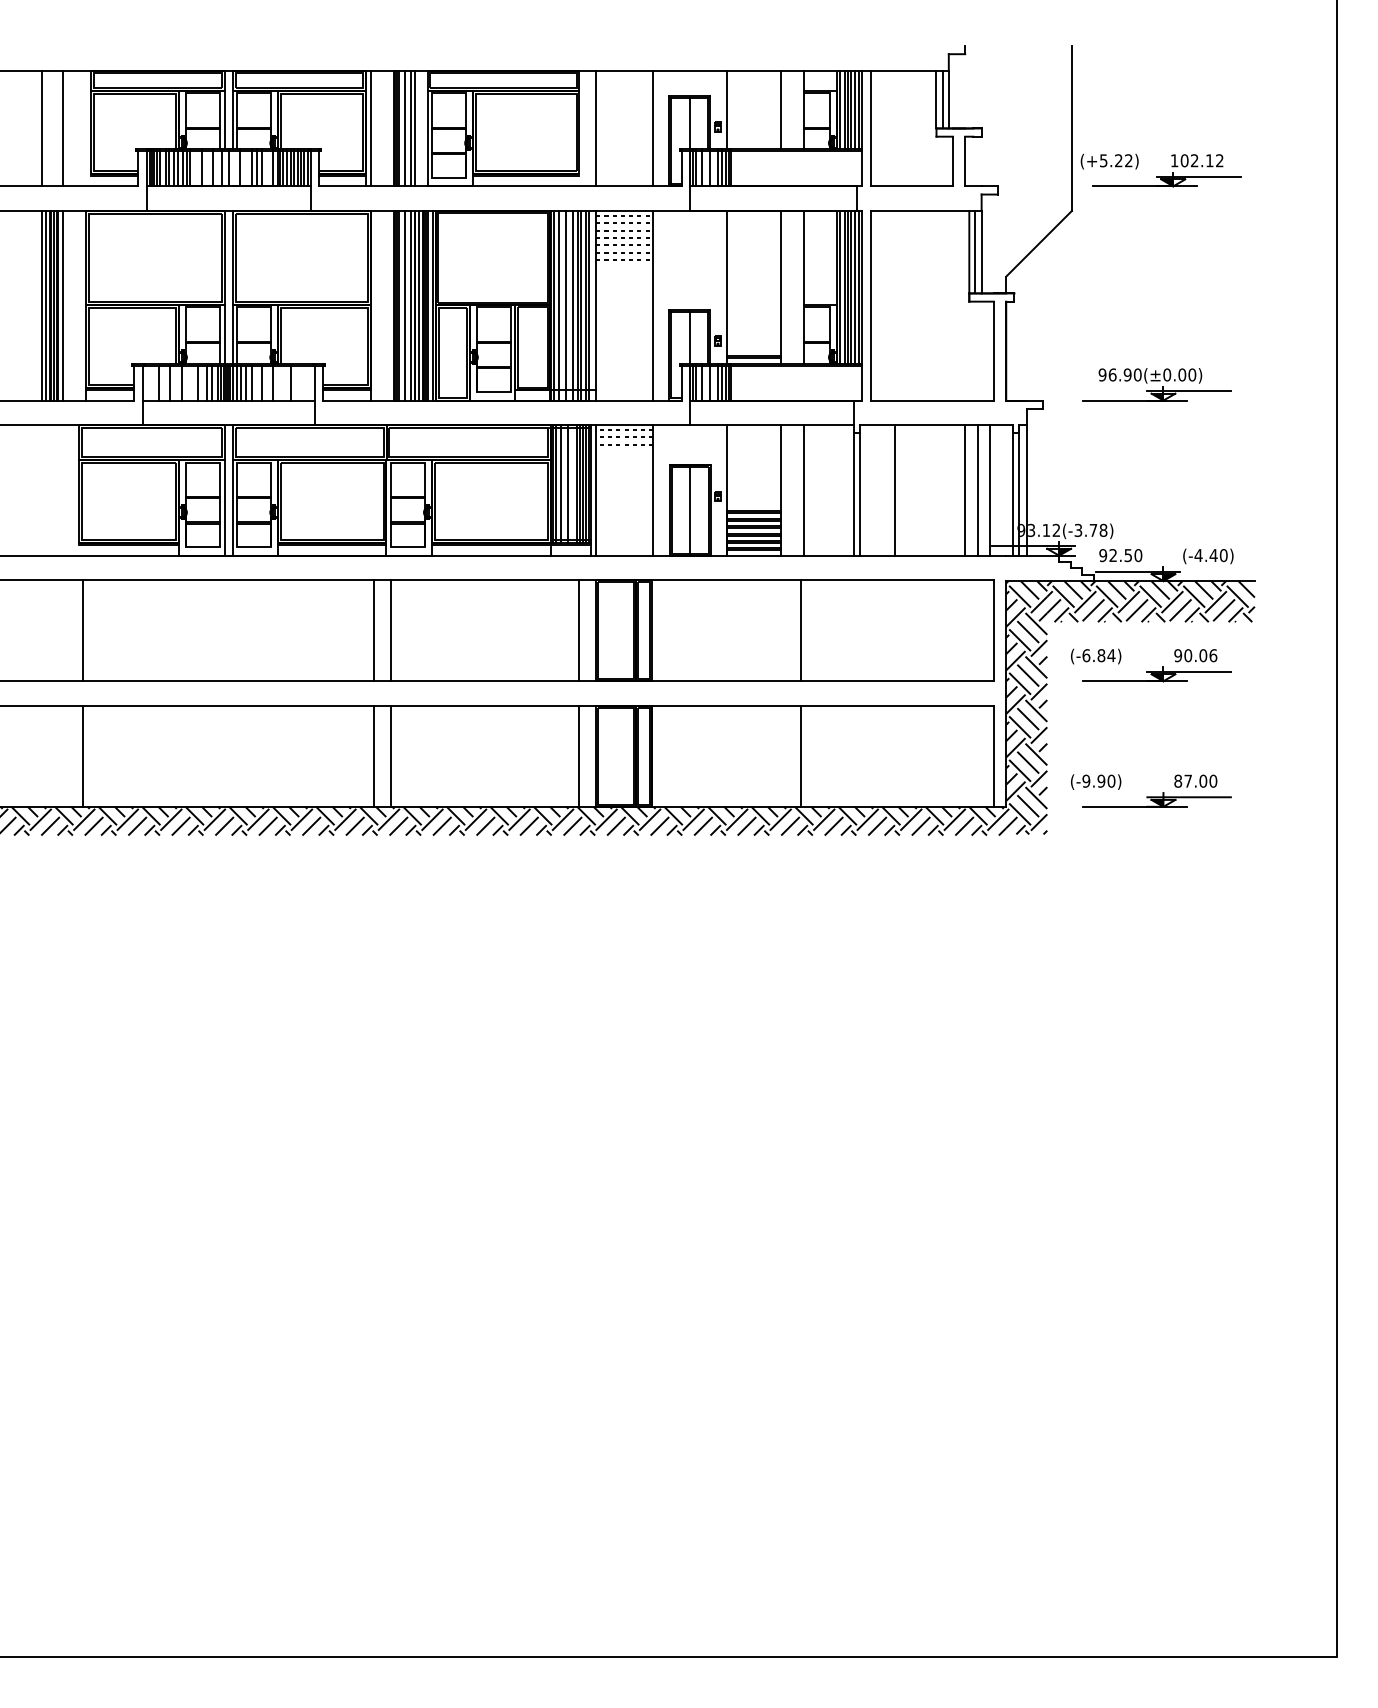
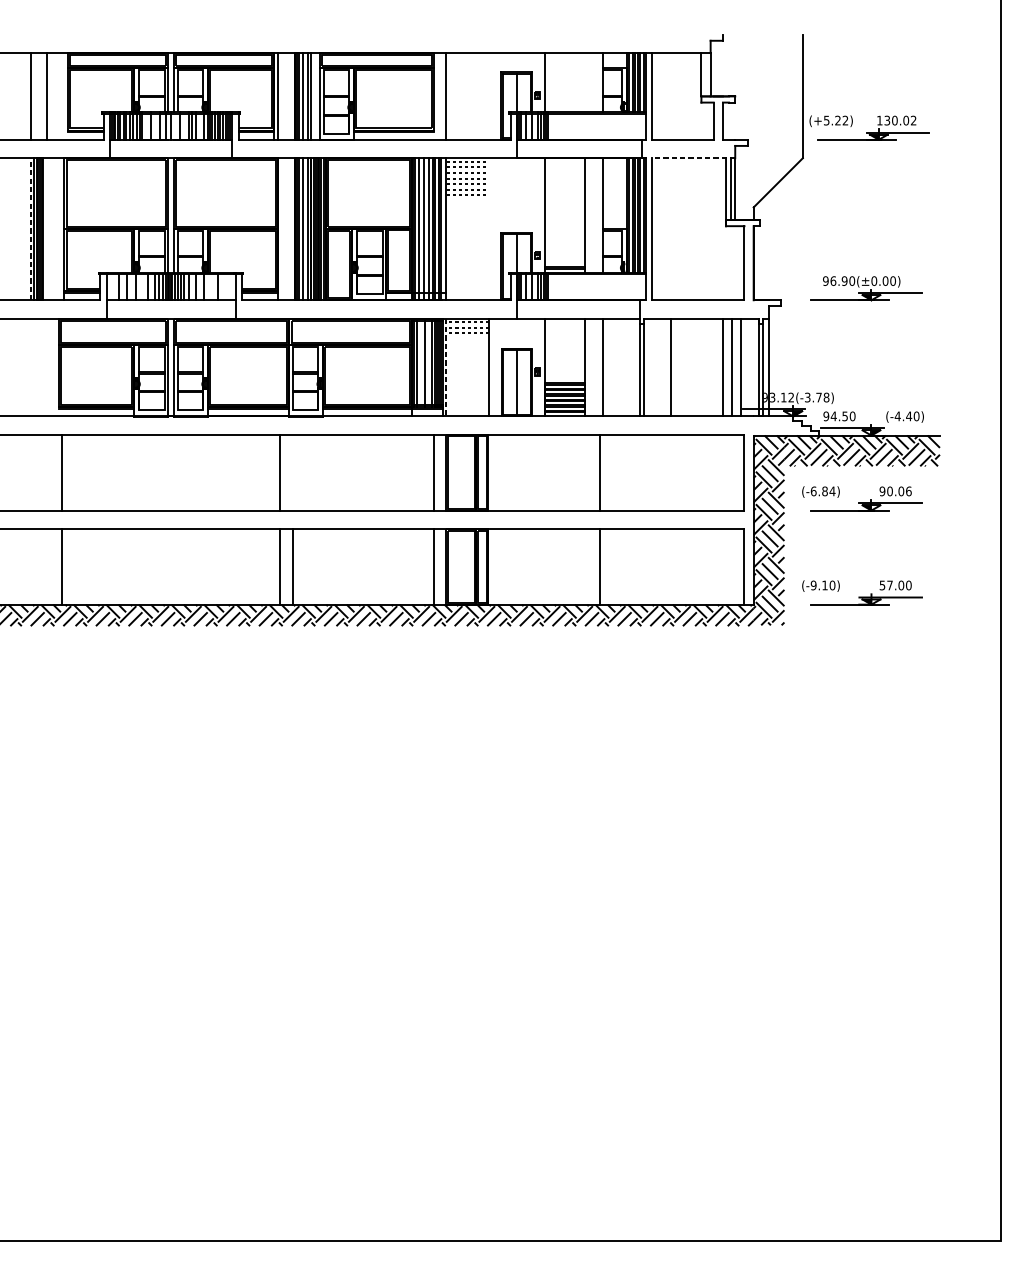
line: (942, 99) -> (705, 74), removed
line: (781, 109) -> (585, 82), removed
line: (652, 128) -> (488, 96), removed
text: (1196, 160) -> (896, 120), 102.12 -> 130.02
line: (925, 210) -> (693, 157), solid -> dashed
line: (41, 305) -> (30, 229), solid -> dashed
line: (63, 305) -> (47, 229), removed
line: (652, 305) -> (488, 229), removed
line: (560, 484) -> (419, 363), removed
line: (595, 490) -> (445, 367), solid -> dashed
text: (1113, 555) -> (834, 416), 92.50 -> 94.50
line: (390, 630) -> (292, 472), removed
text: (1101, 780) -> (825, 584), (-9.90) -> (-9.10)
text: (1178, 780) -> (882, 584), 87.00 -> 57.00

